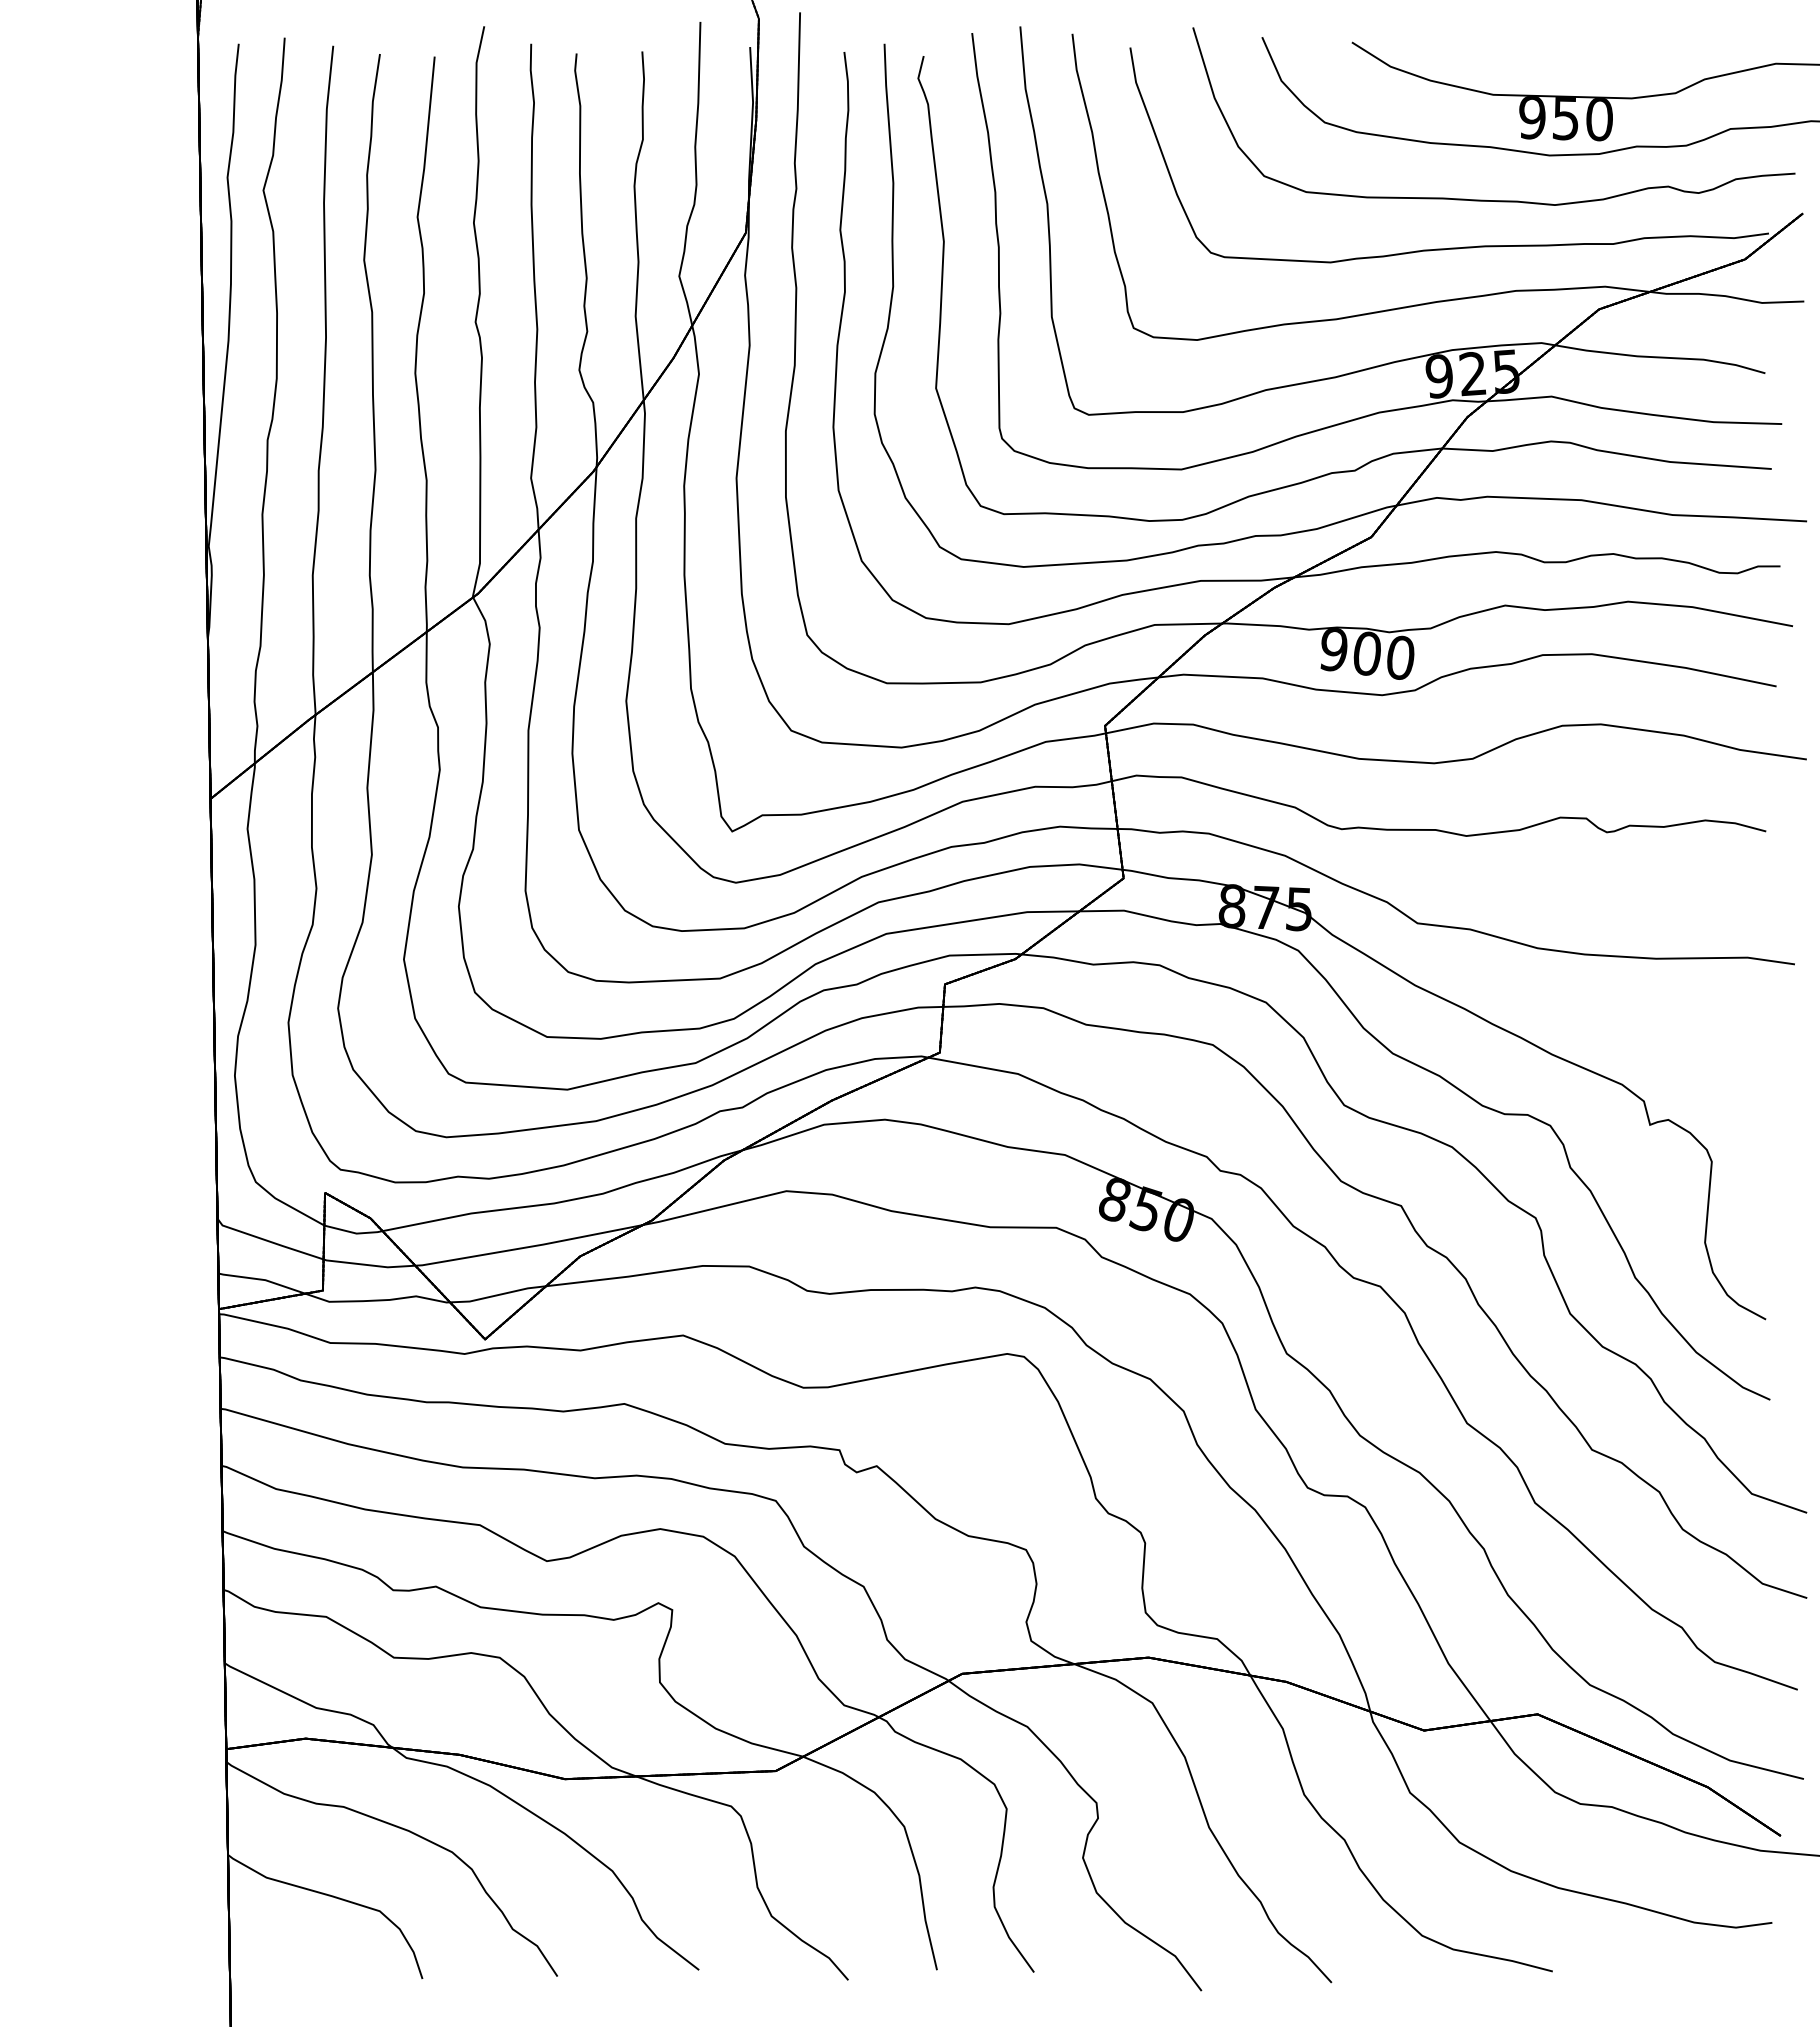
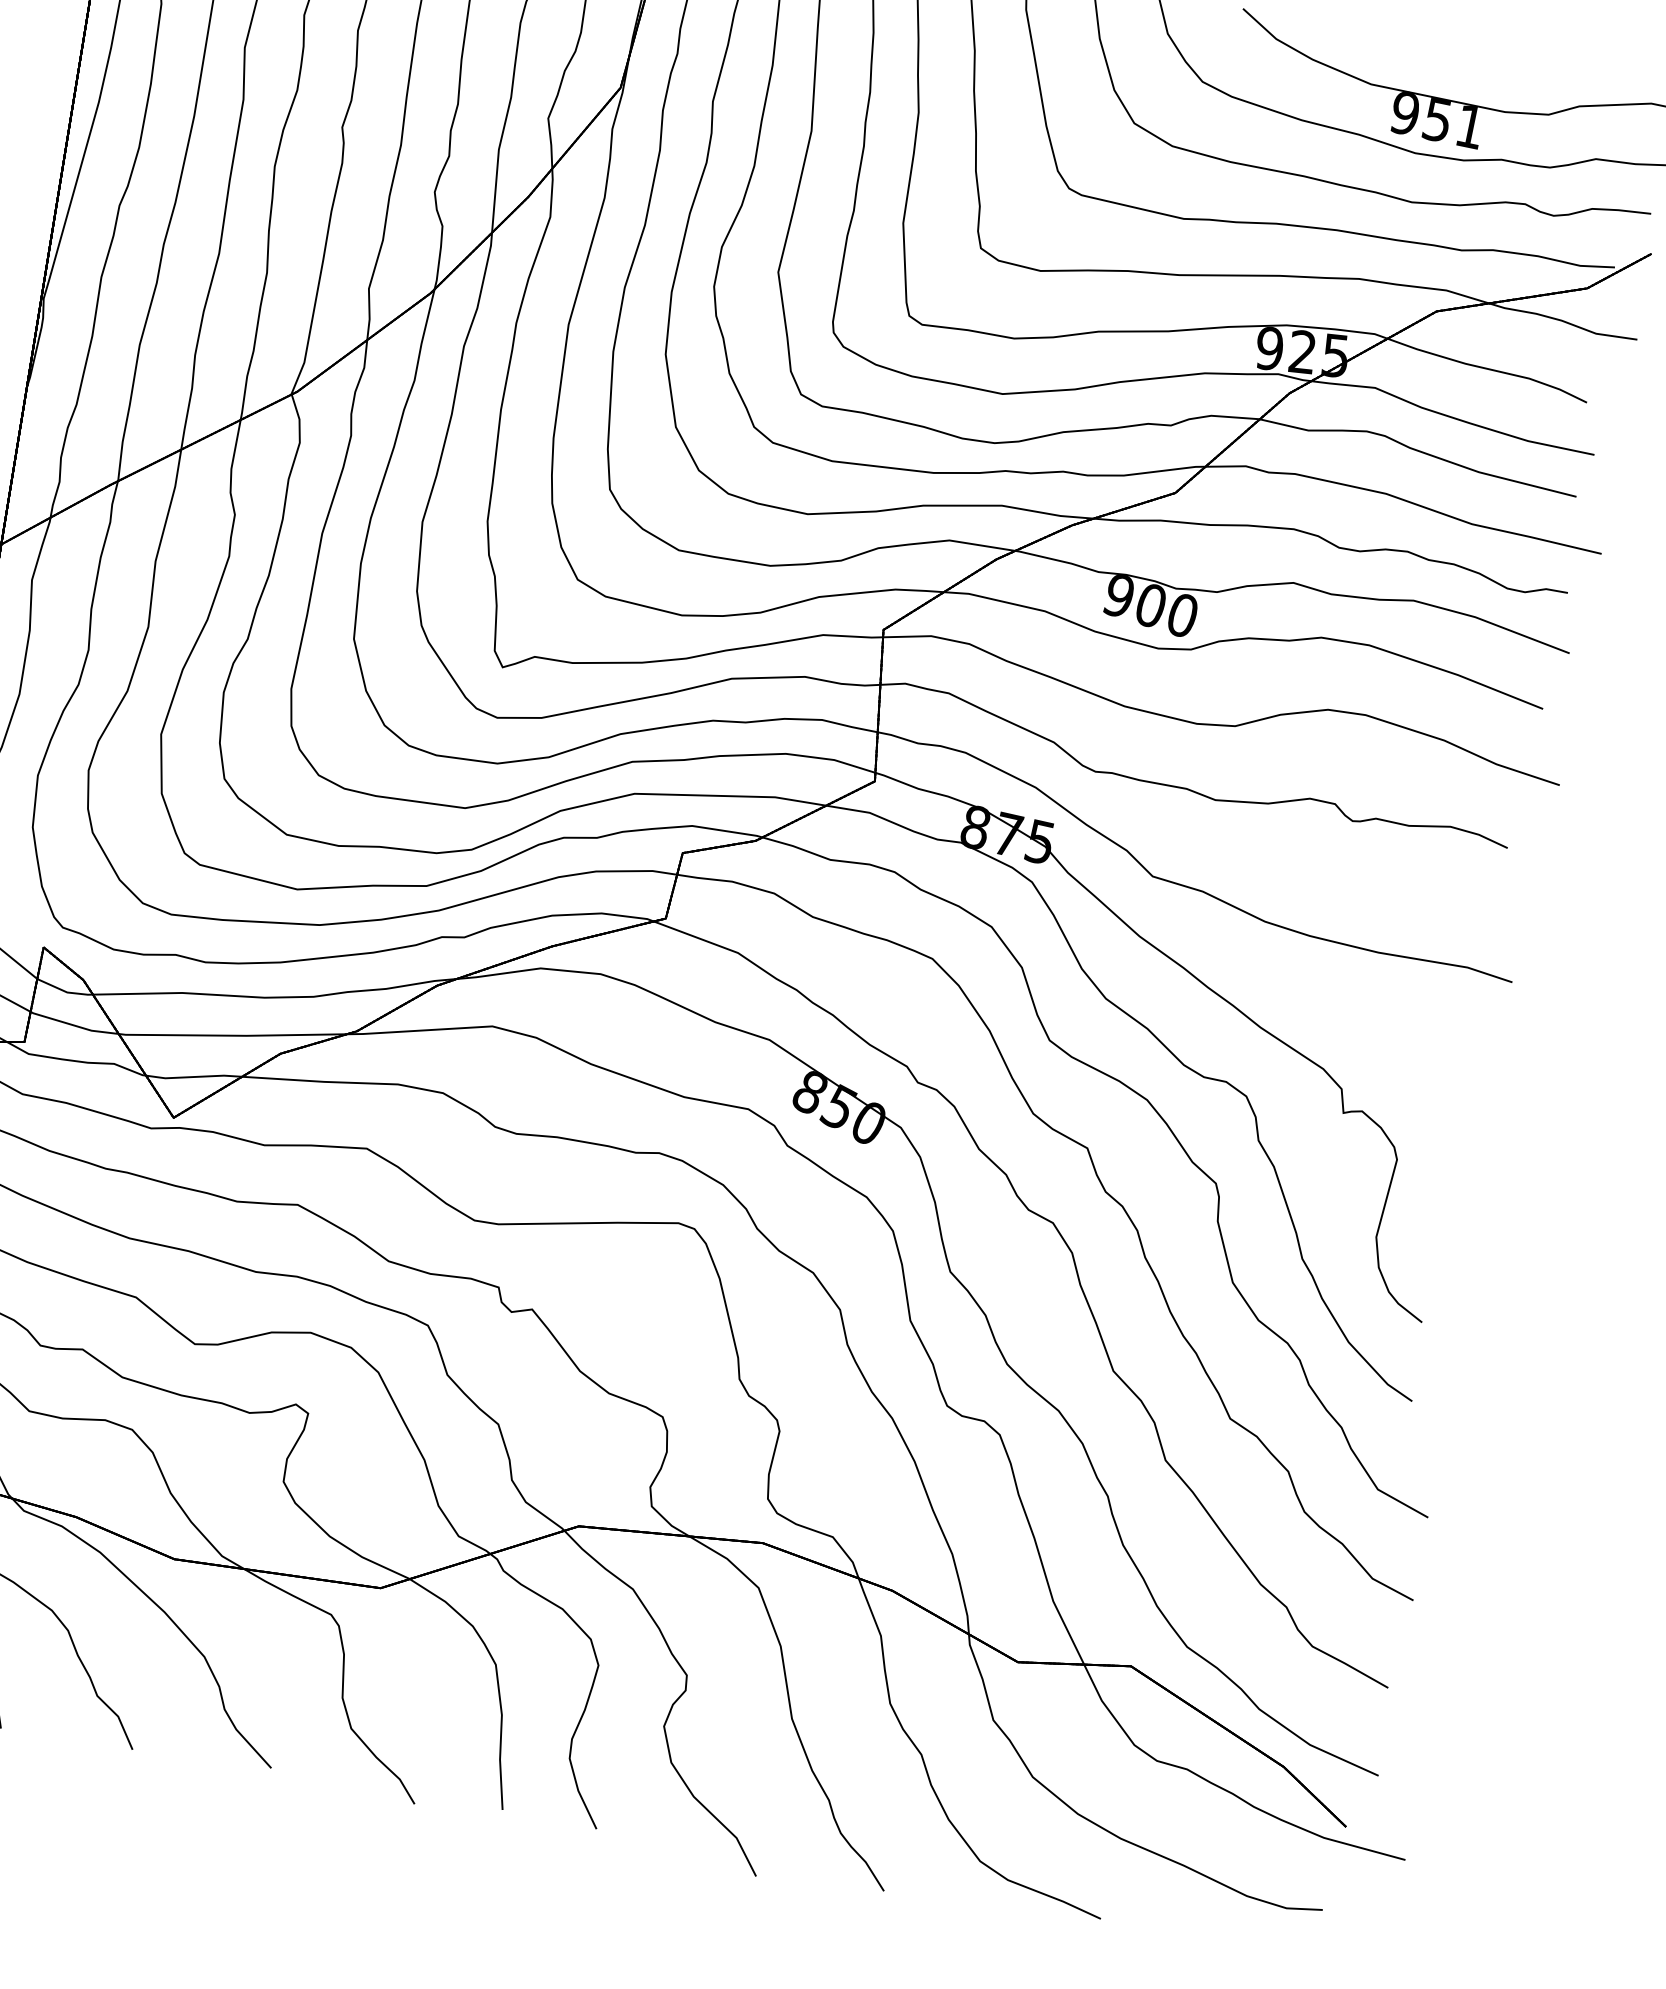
text: (1599, 119) -> (1470, 126), 950 -> 951

